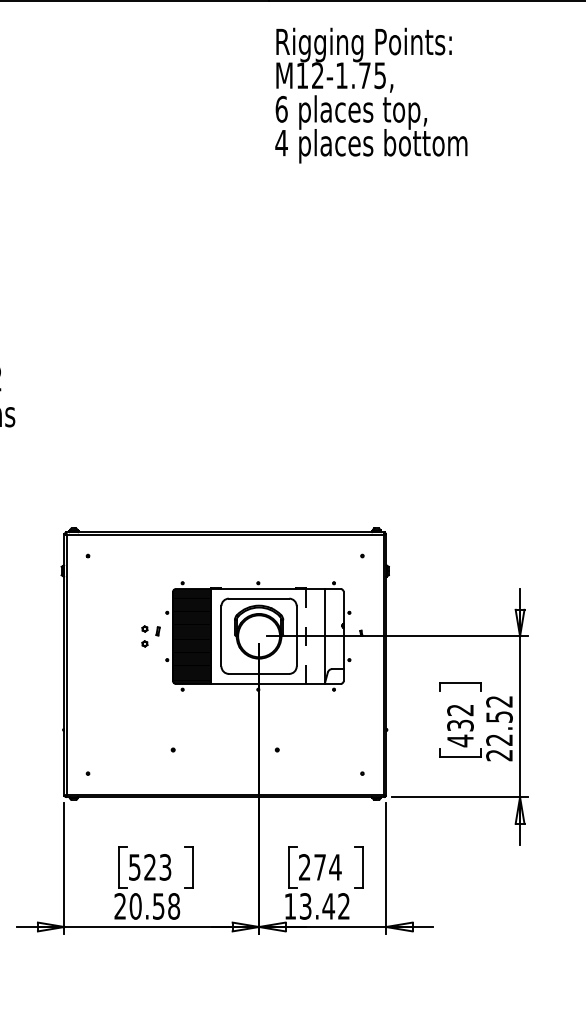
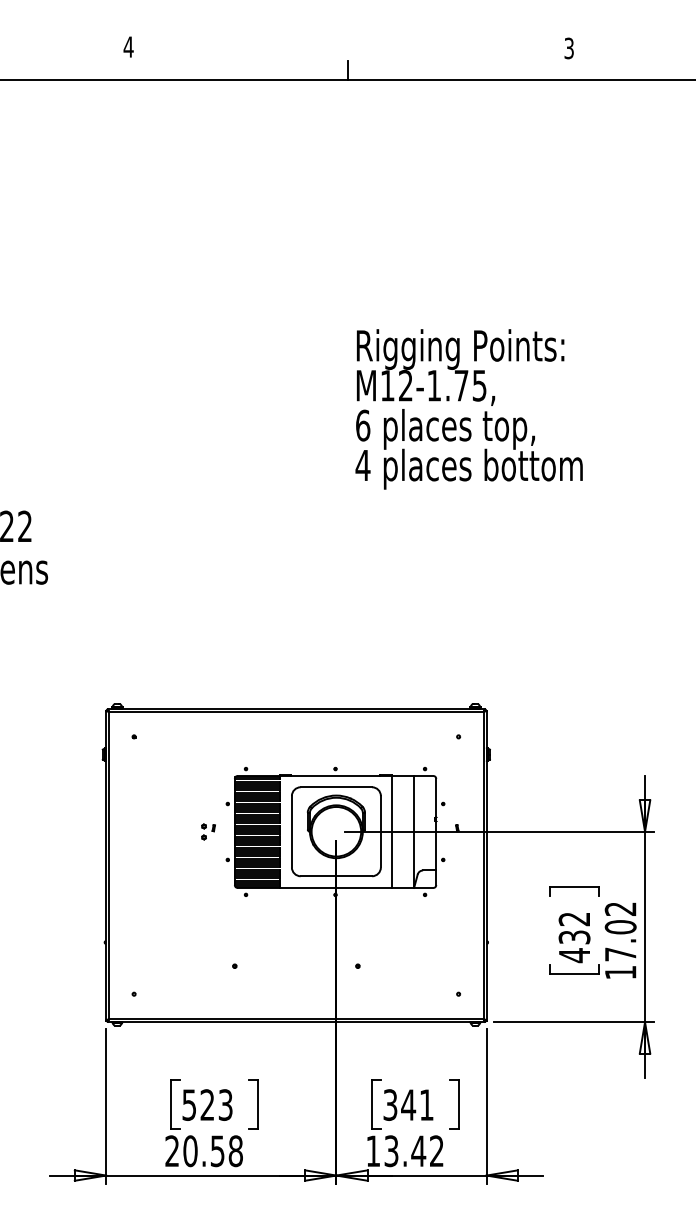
text: (370, 95) -> (468, 409), moved
part: (150, 636) -> (208, 831), size x0.62
line: (305, 636) -> (391, 831), dashed -> solid
text: (499, 735) -> (620, 949), 22.52 -> 17.02
text: (320, 866) -> (408, 1104), 274 -> 341

